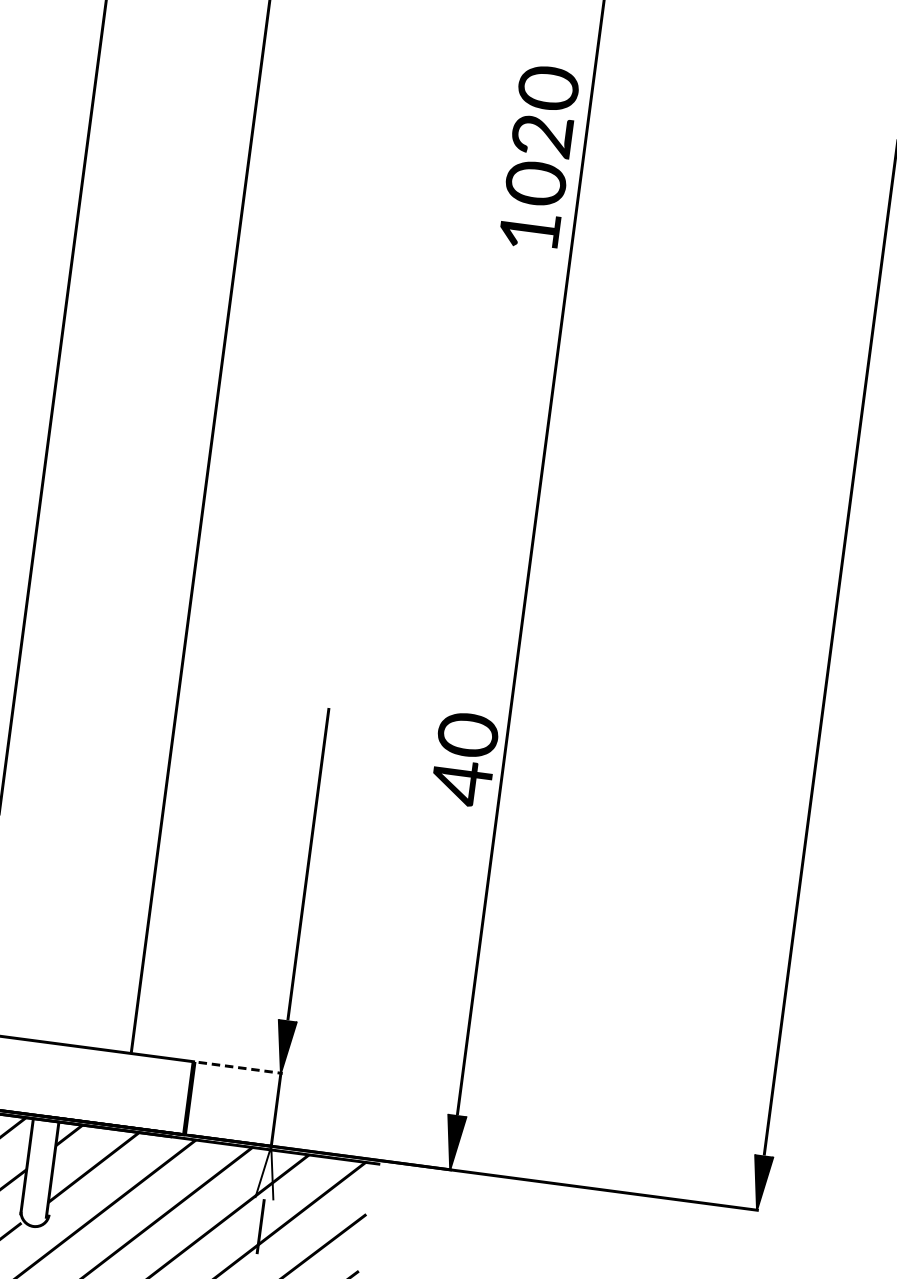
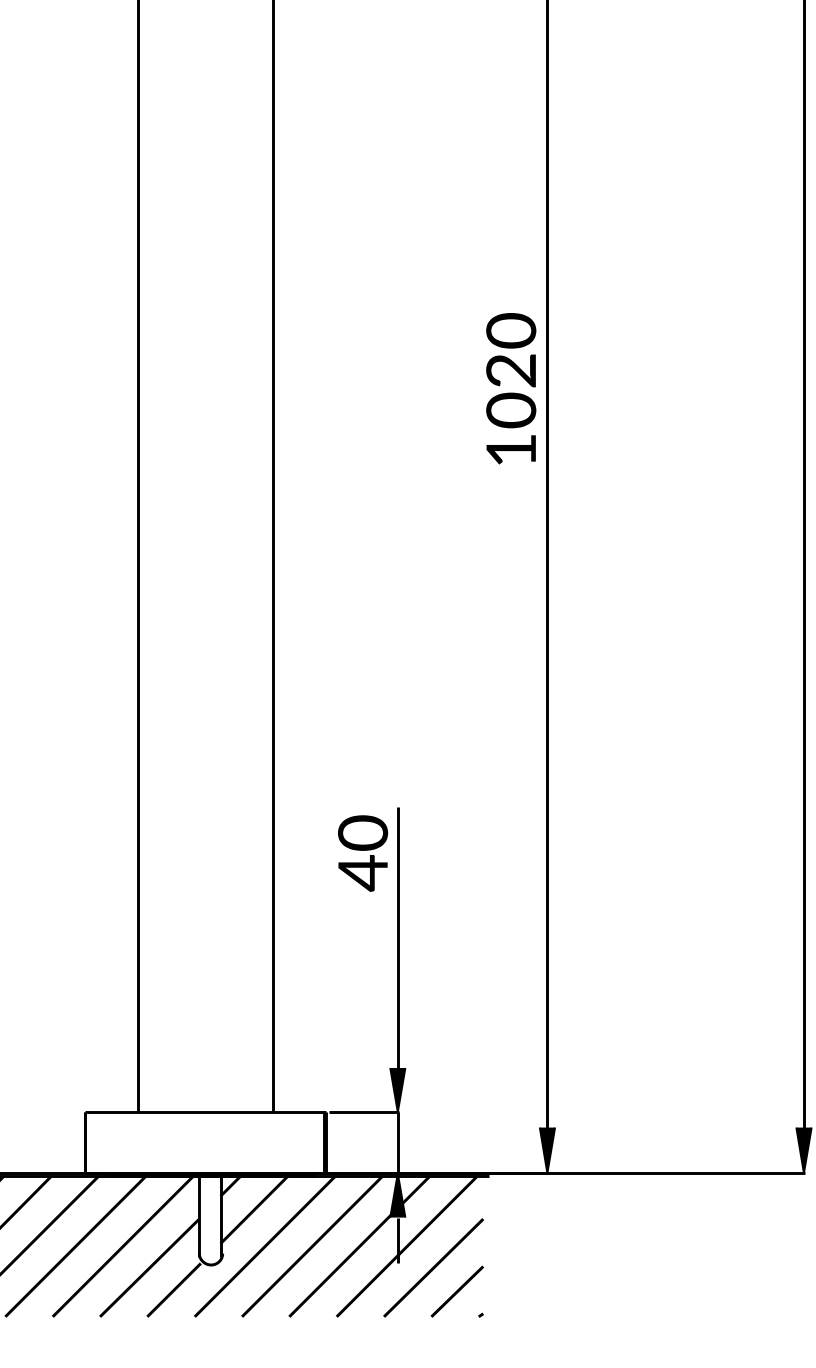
text: (539, 157) -> (511, 388), moved
text: (465, 759) -> (363, 853), moved
line: (241, 1068) -> (364, 1112), dashed -> solid
fill: (267, 1172) -> (397, 1195), added

